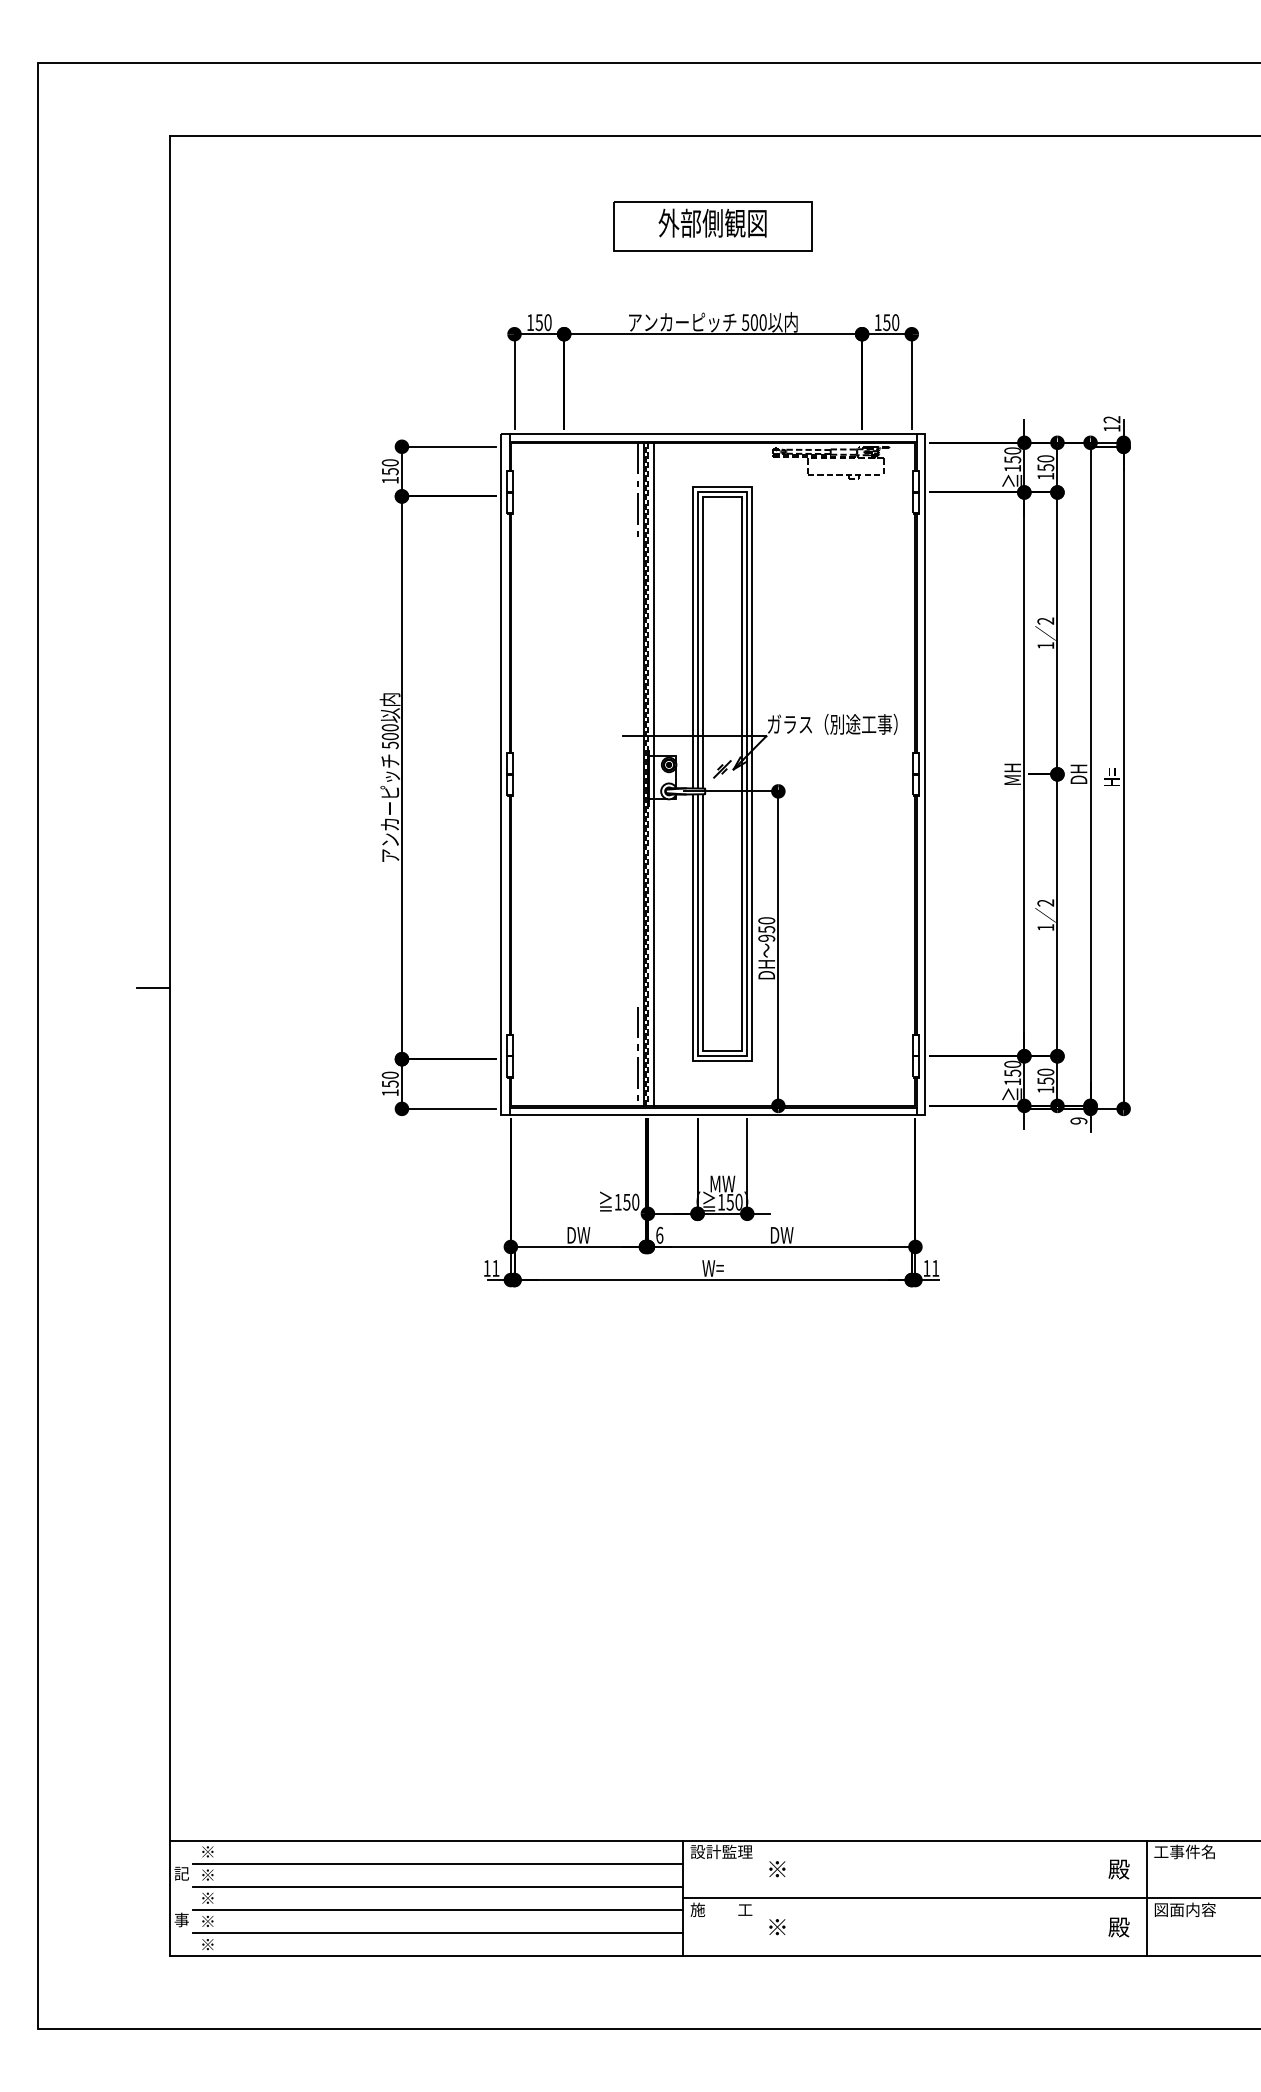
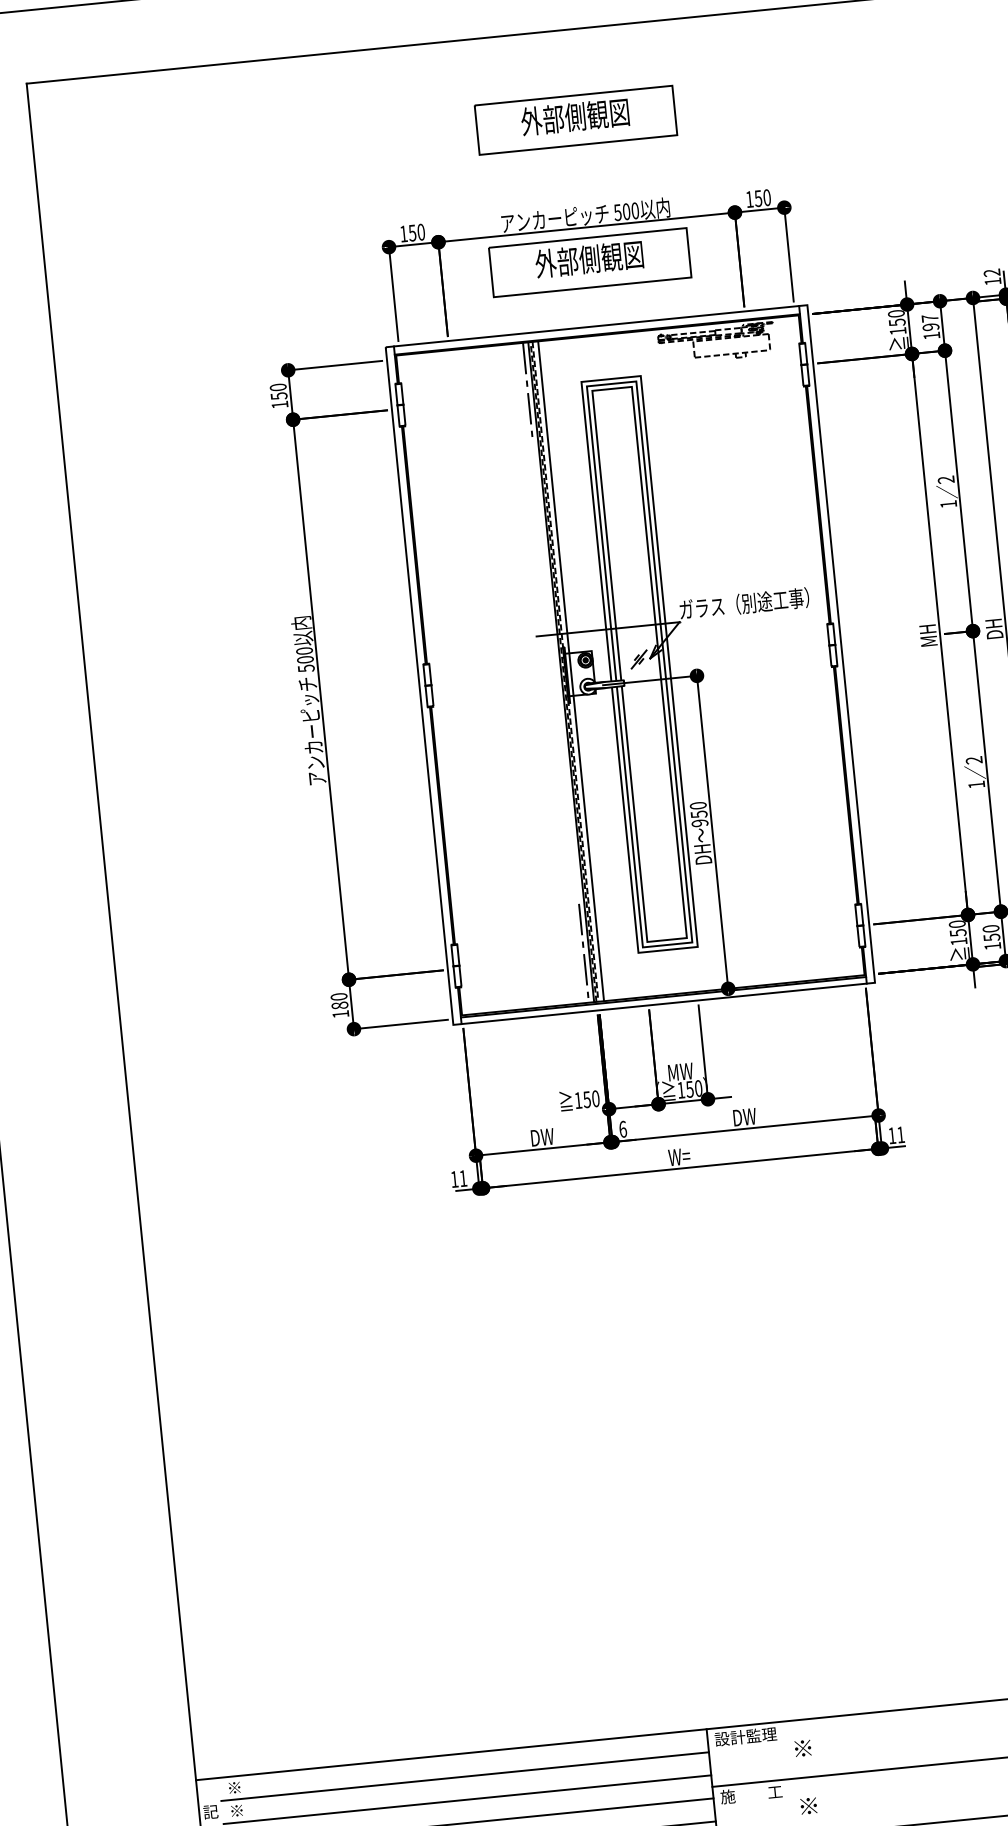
part: (712, 369) -> (589, 262), added
text: (1045, 463) -> (930, 323), 150 -> 197
line: (153, 988) -> (94, 934), removed
text: (389, 1083) -> (339, 1005), 150 -> 180

